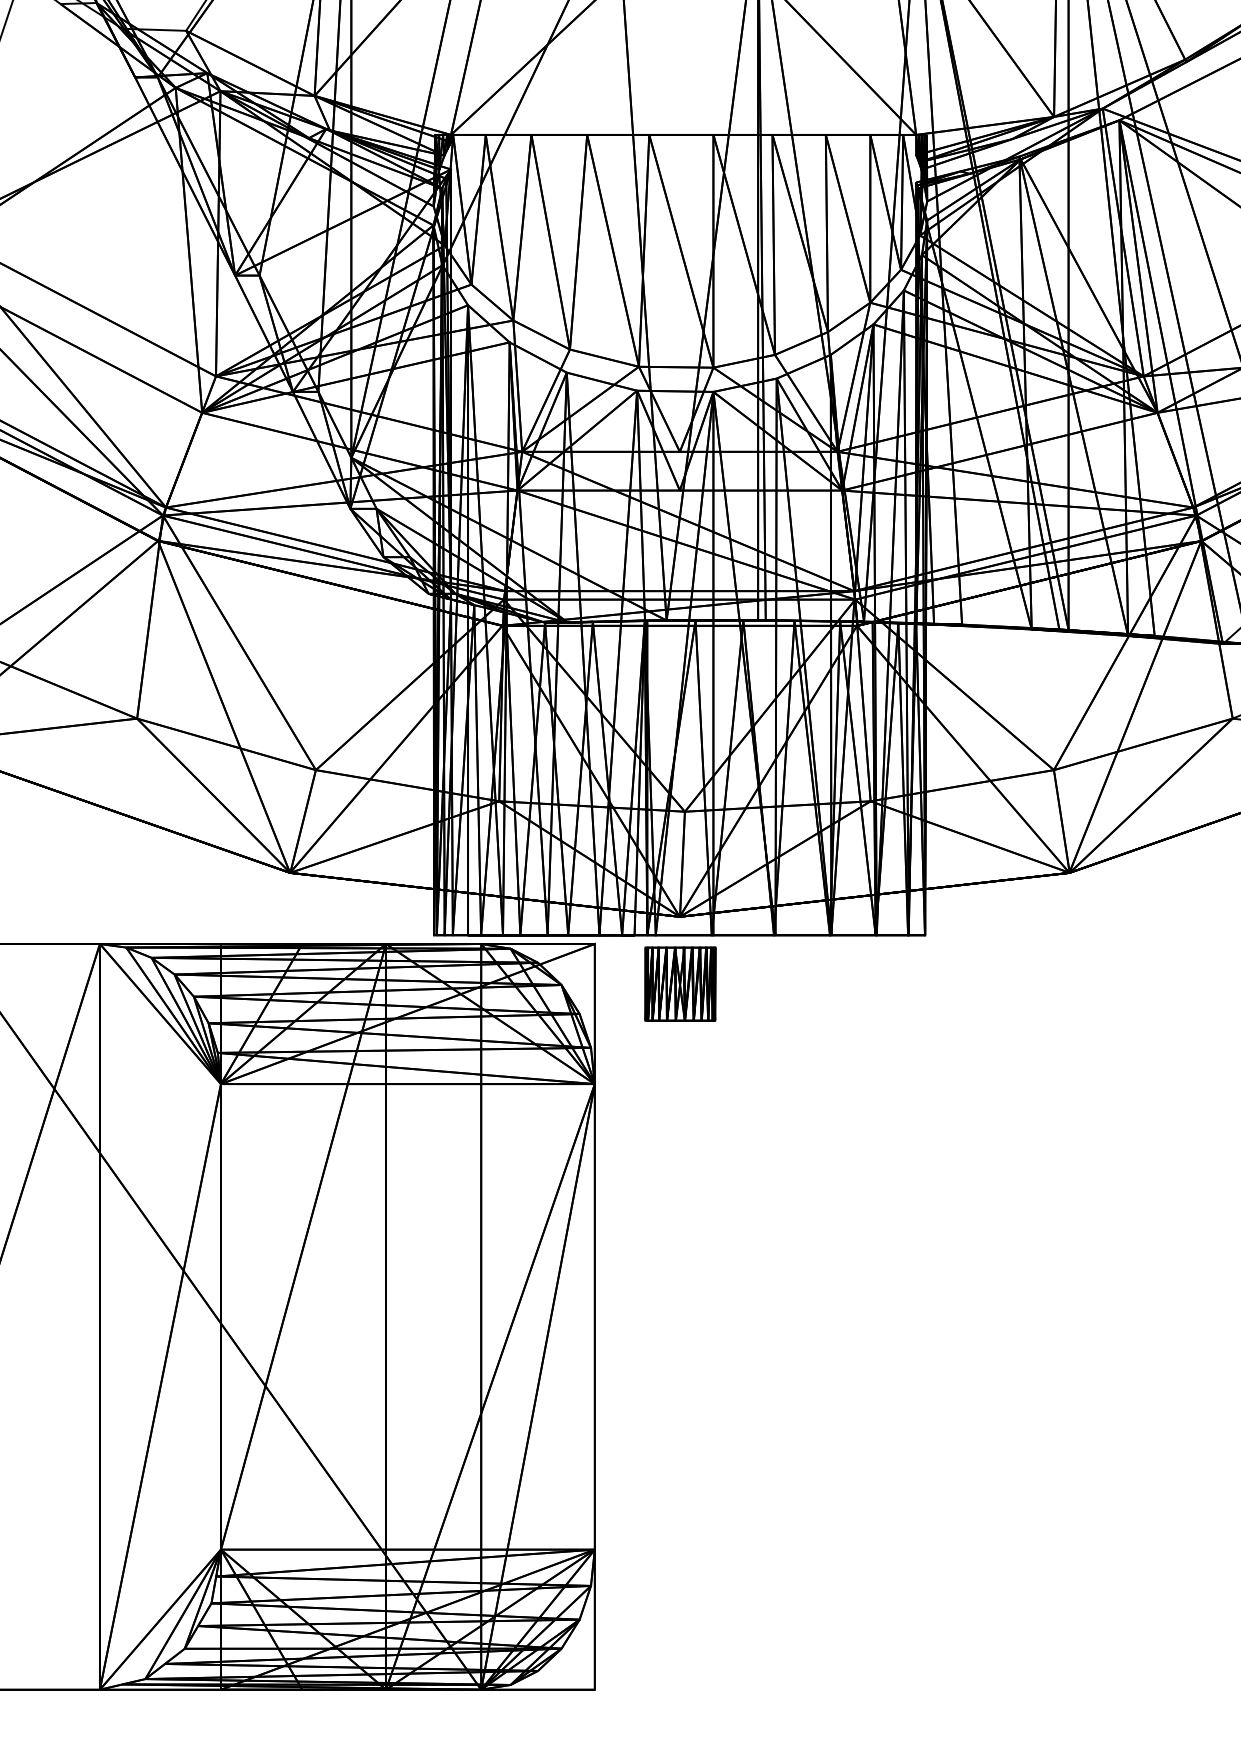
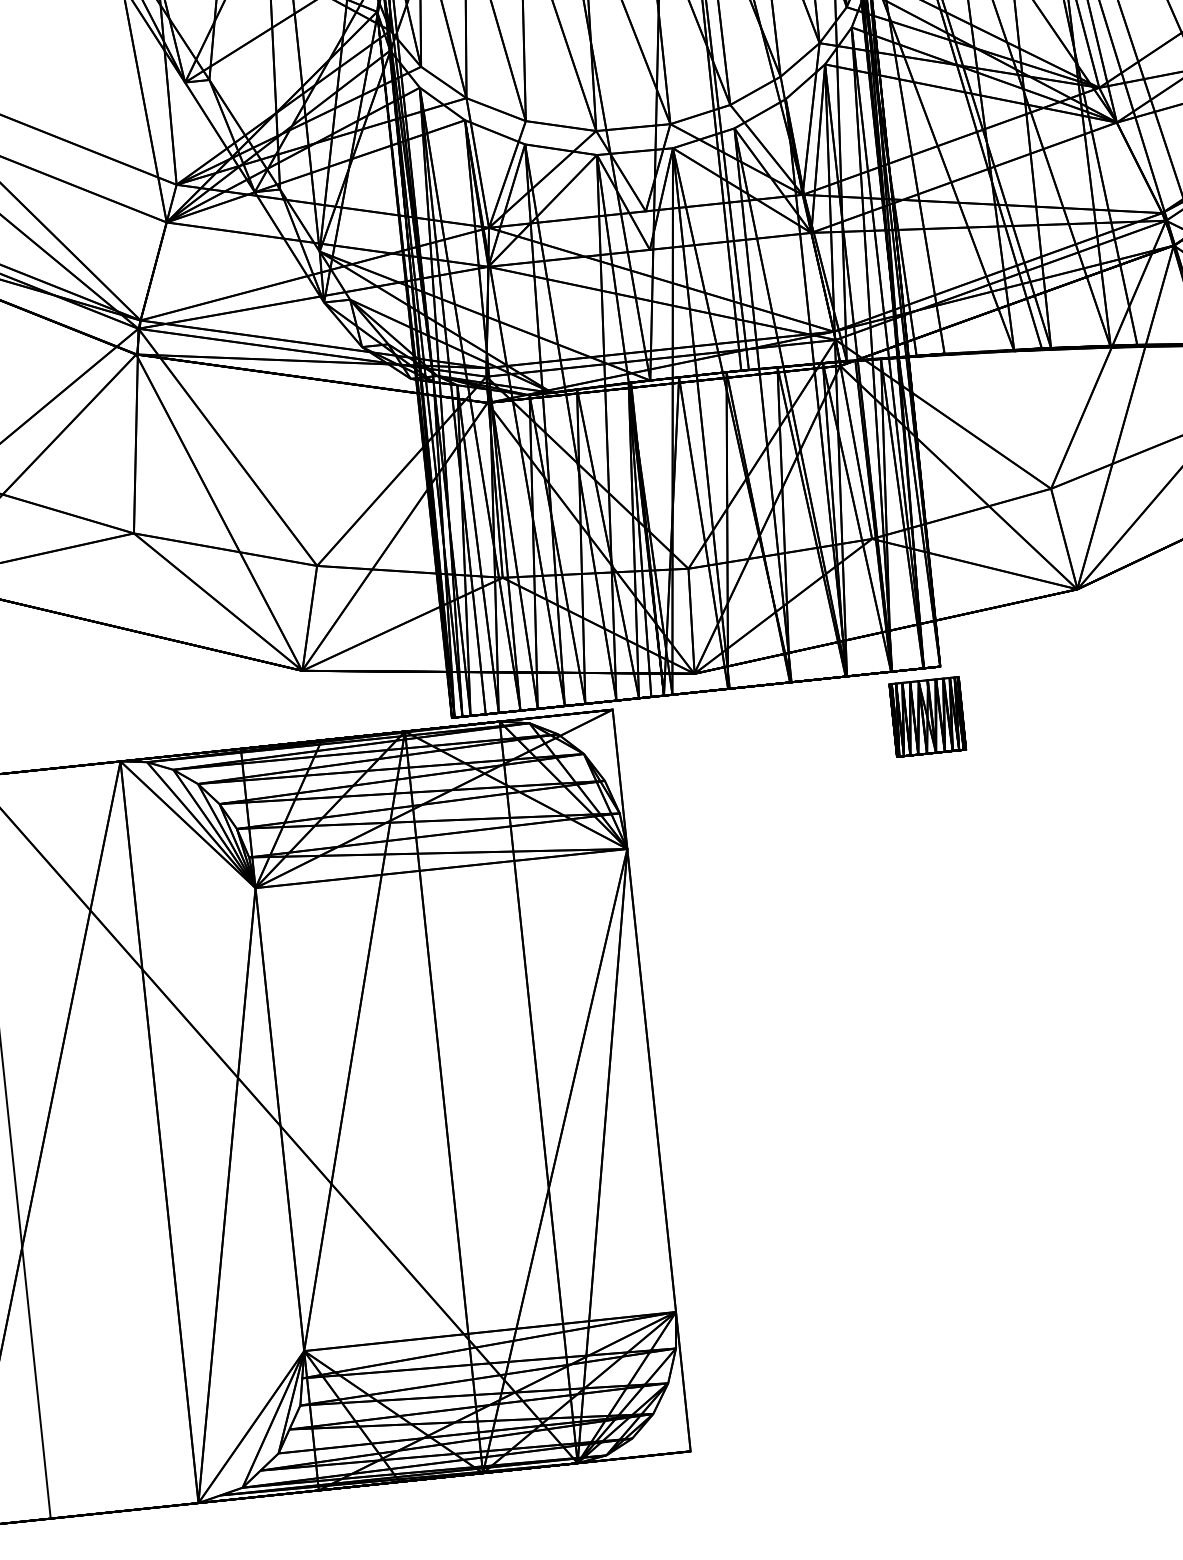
part: (680, 983) -> (927, 716), moved

